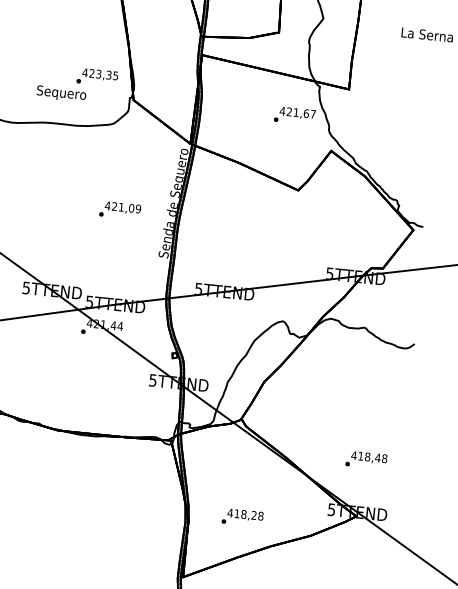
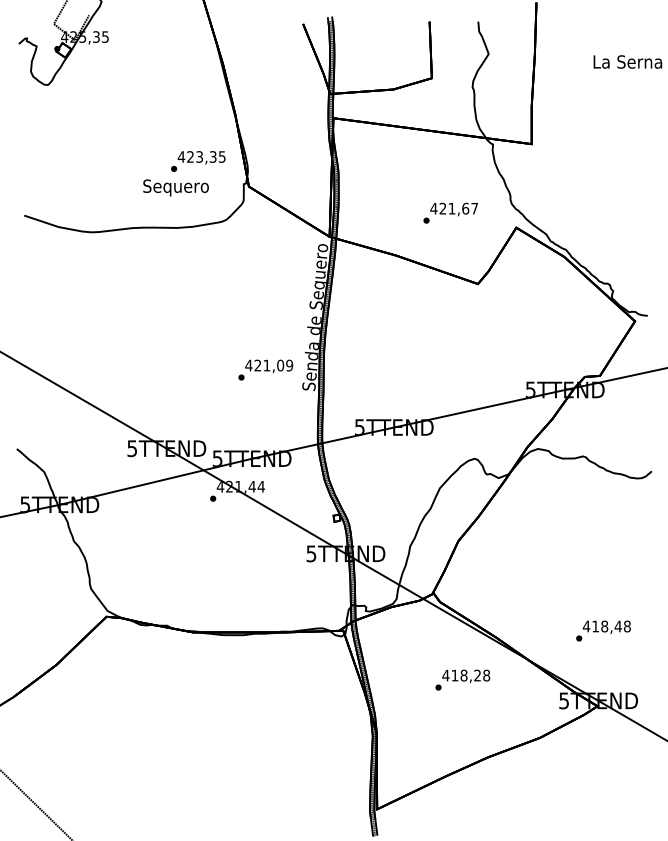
text: (61, 93) -> (175, 187), moved
text: (294, 115) -> (450, 212), moved
text: (120, 210) -> (265, 369), moved
text: (242, 517) -> (462, 679), moved

